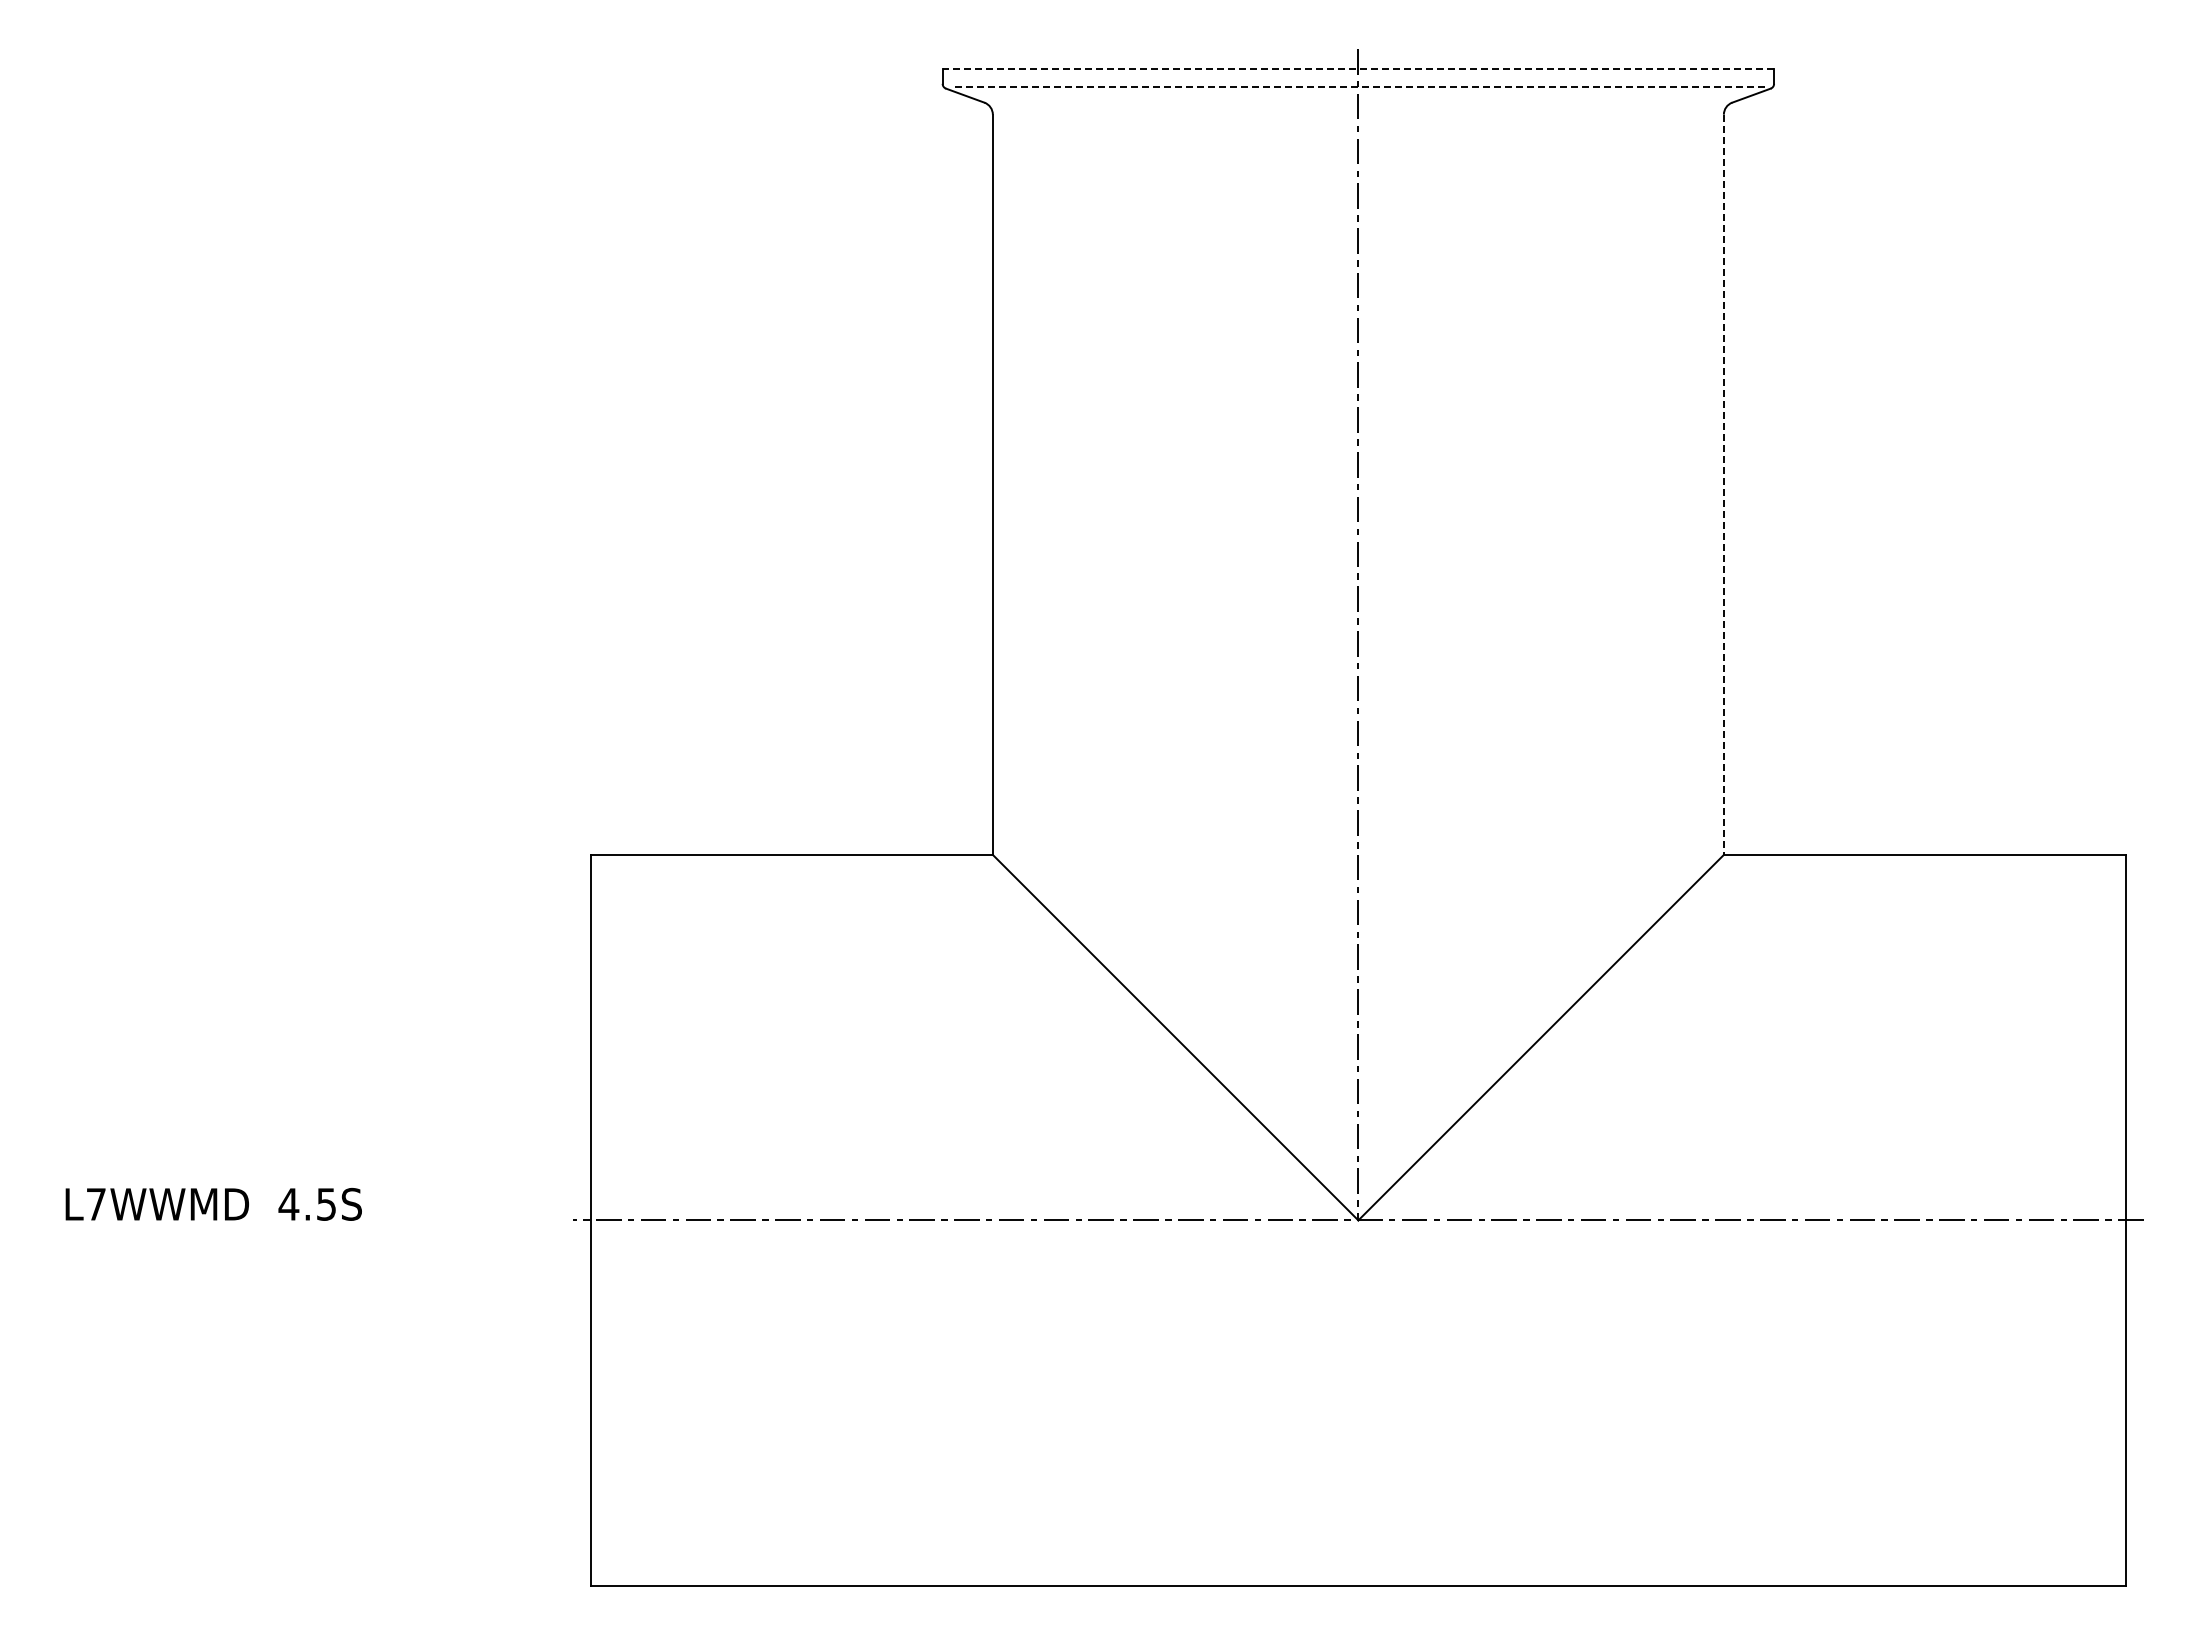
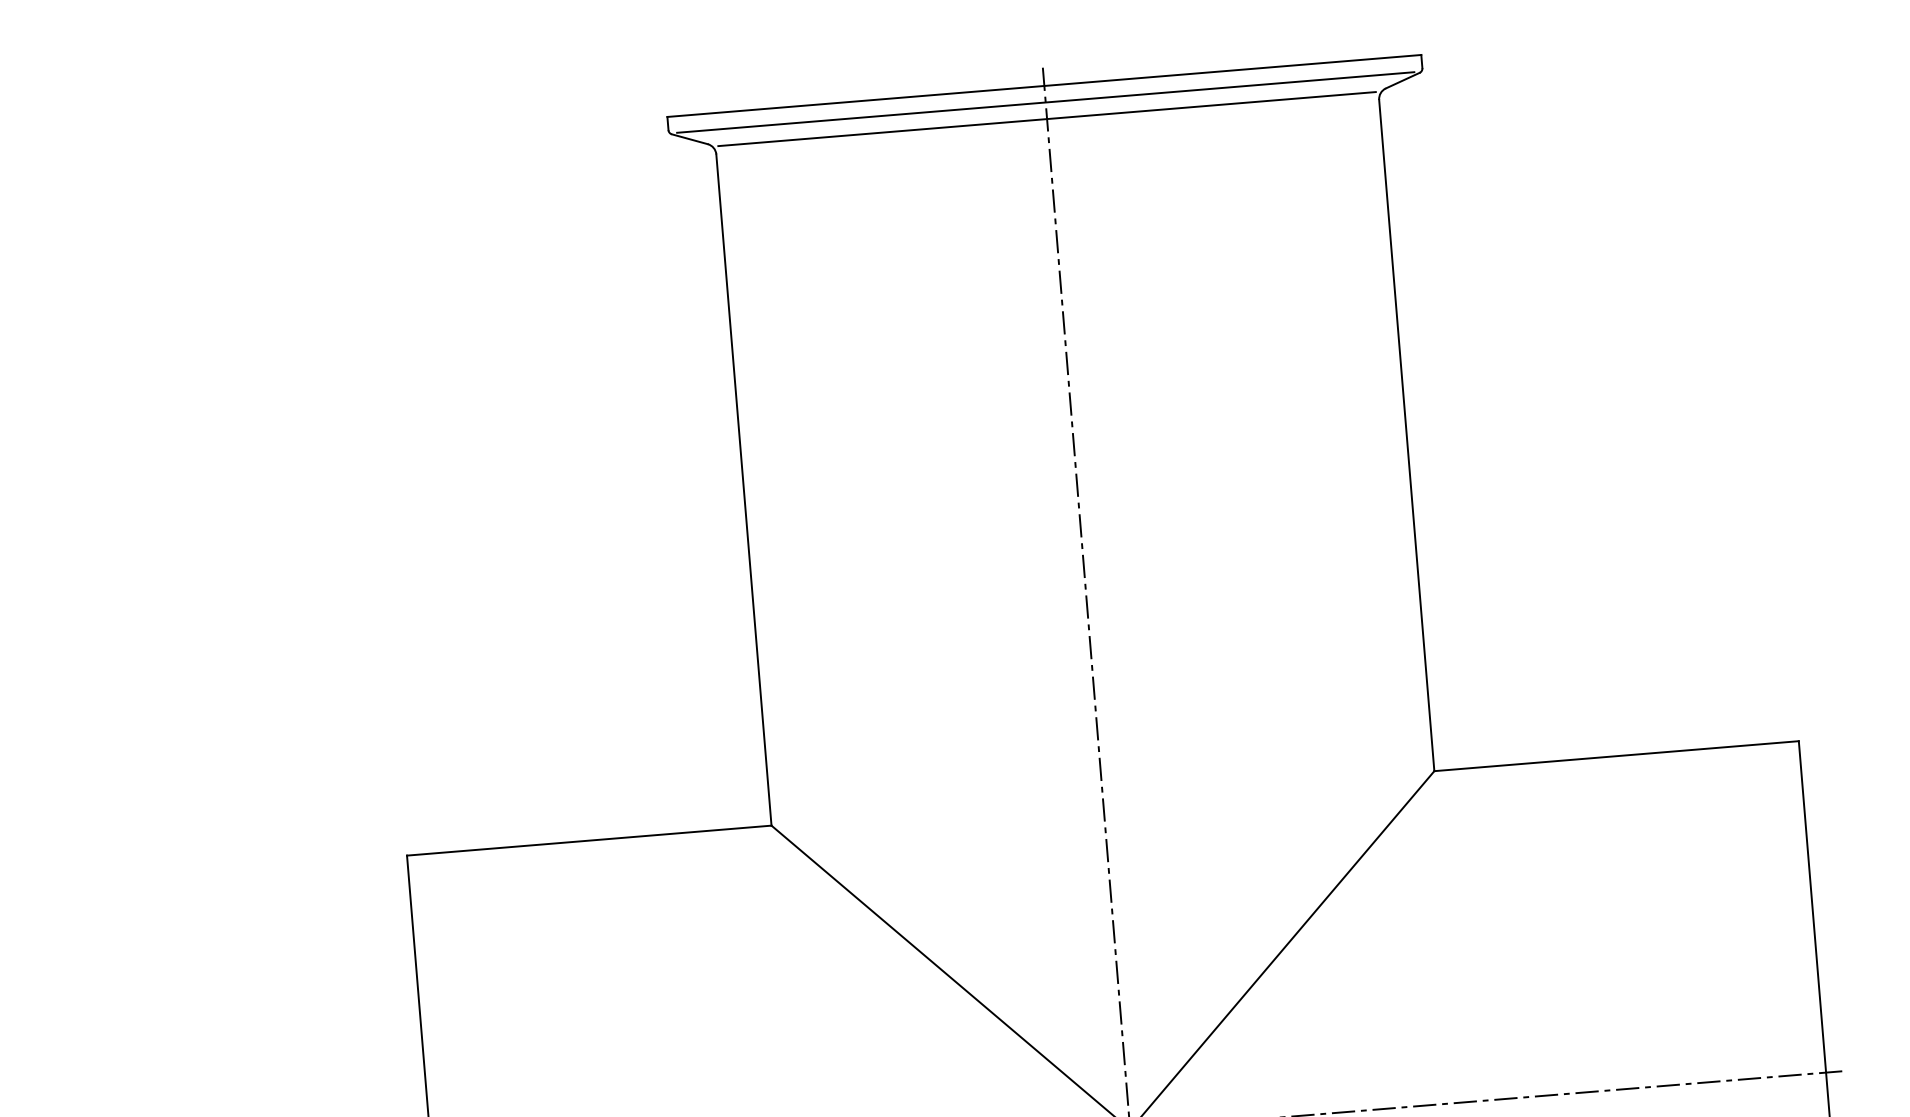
line: (1358, 69) -> (1044, 86), dashed -> solid
line: (1358, 87) -> (1045, 102), dashed -> solid
line: (1357, 105) -> (1046, 118), added
line: (1723, 485) -> (1406, 436), dashed -> solid

